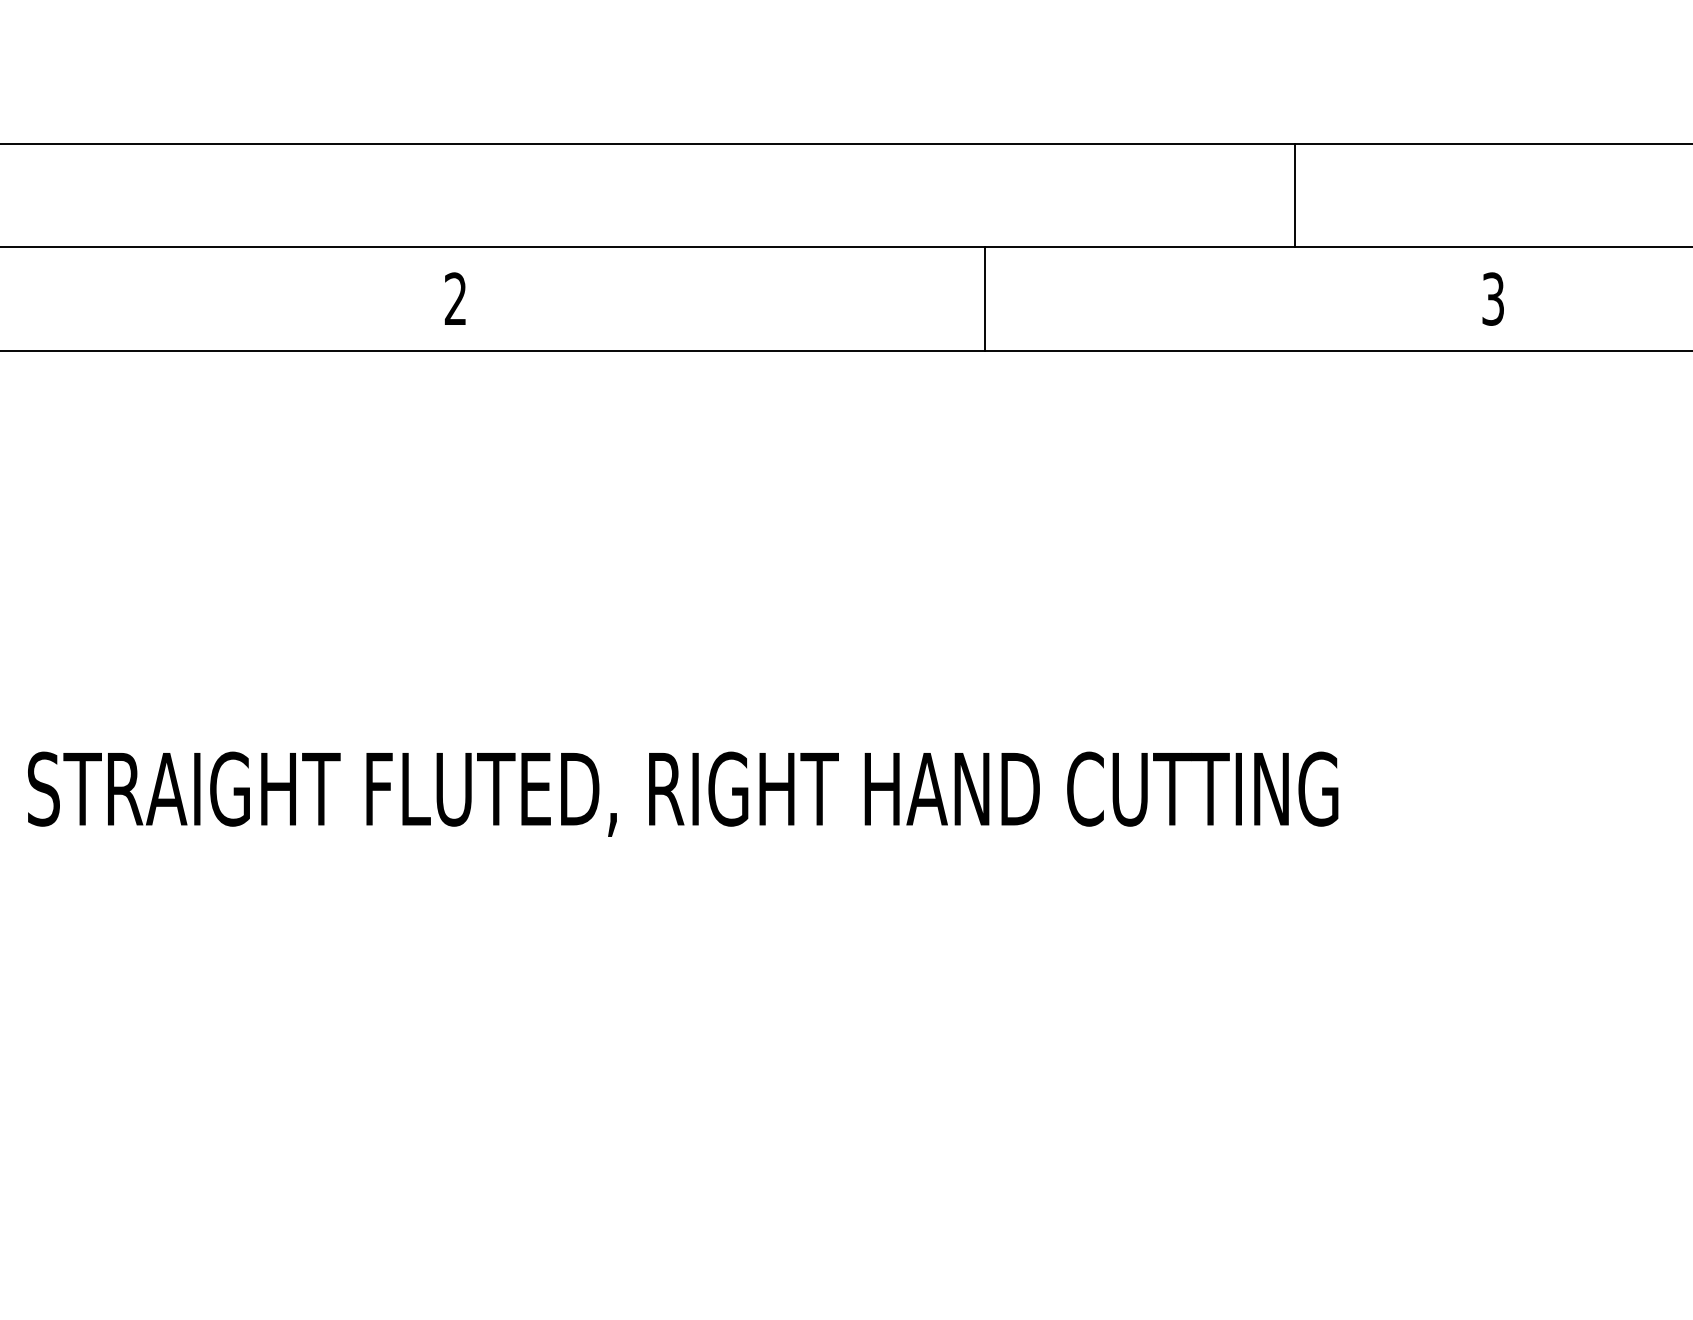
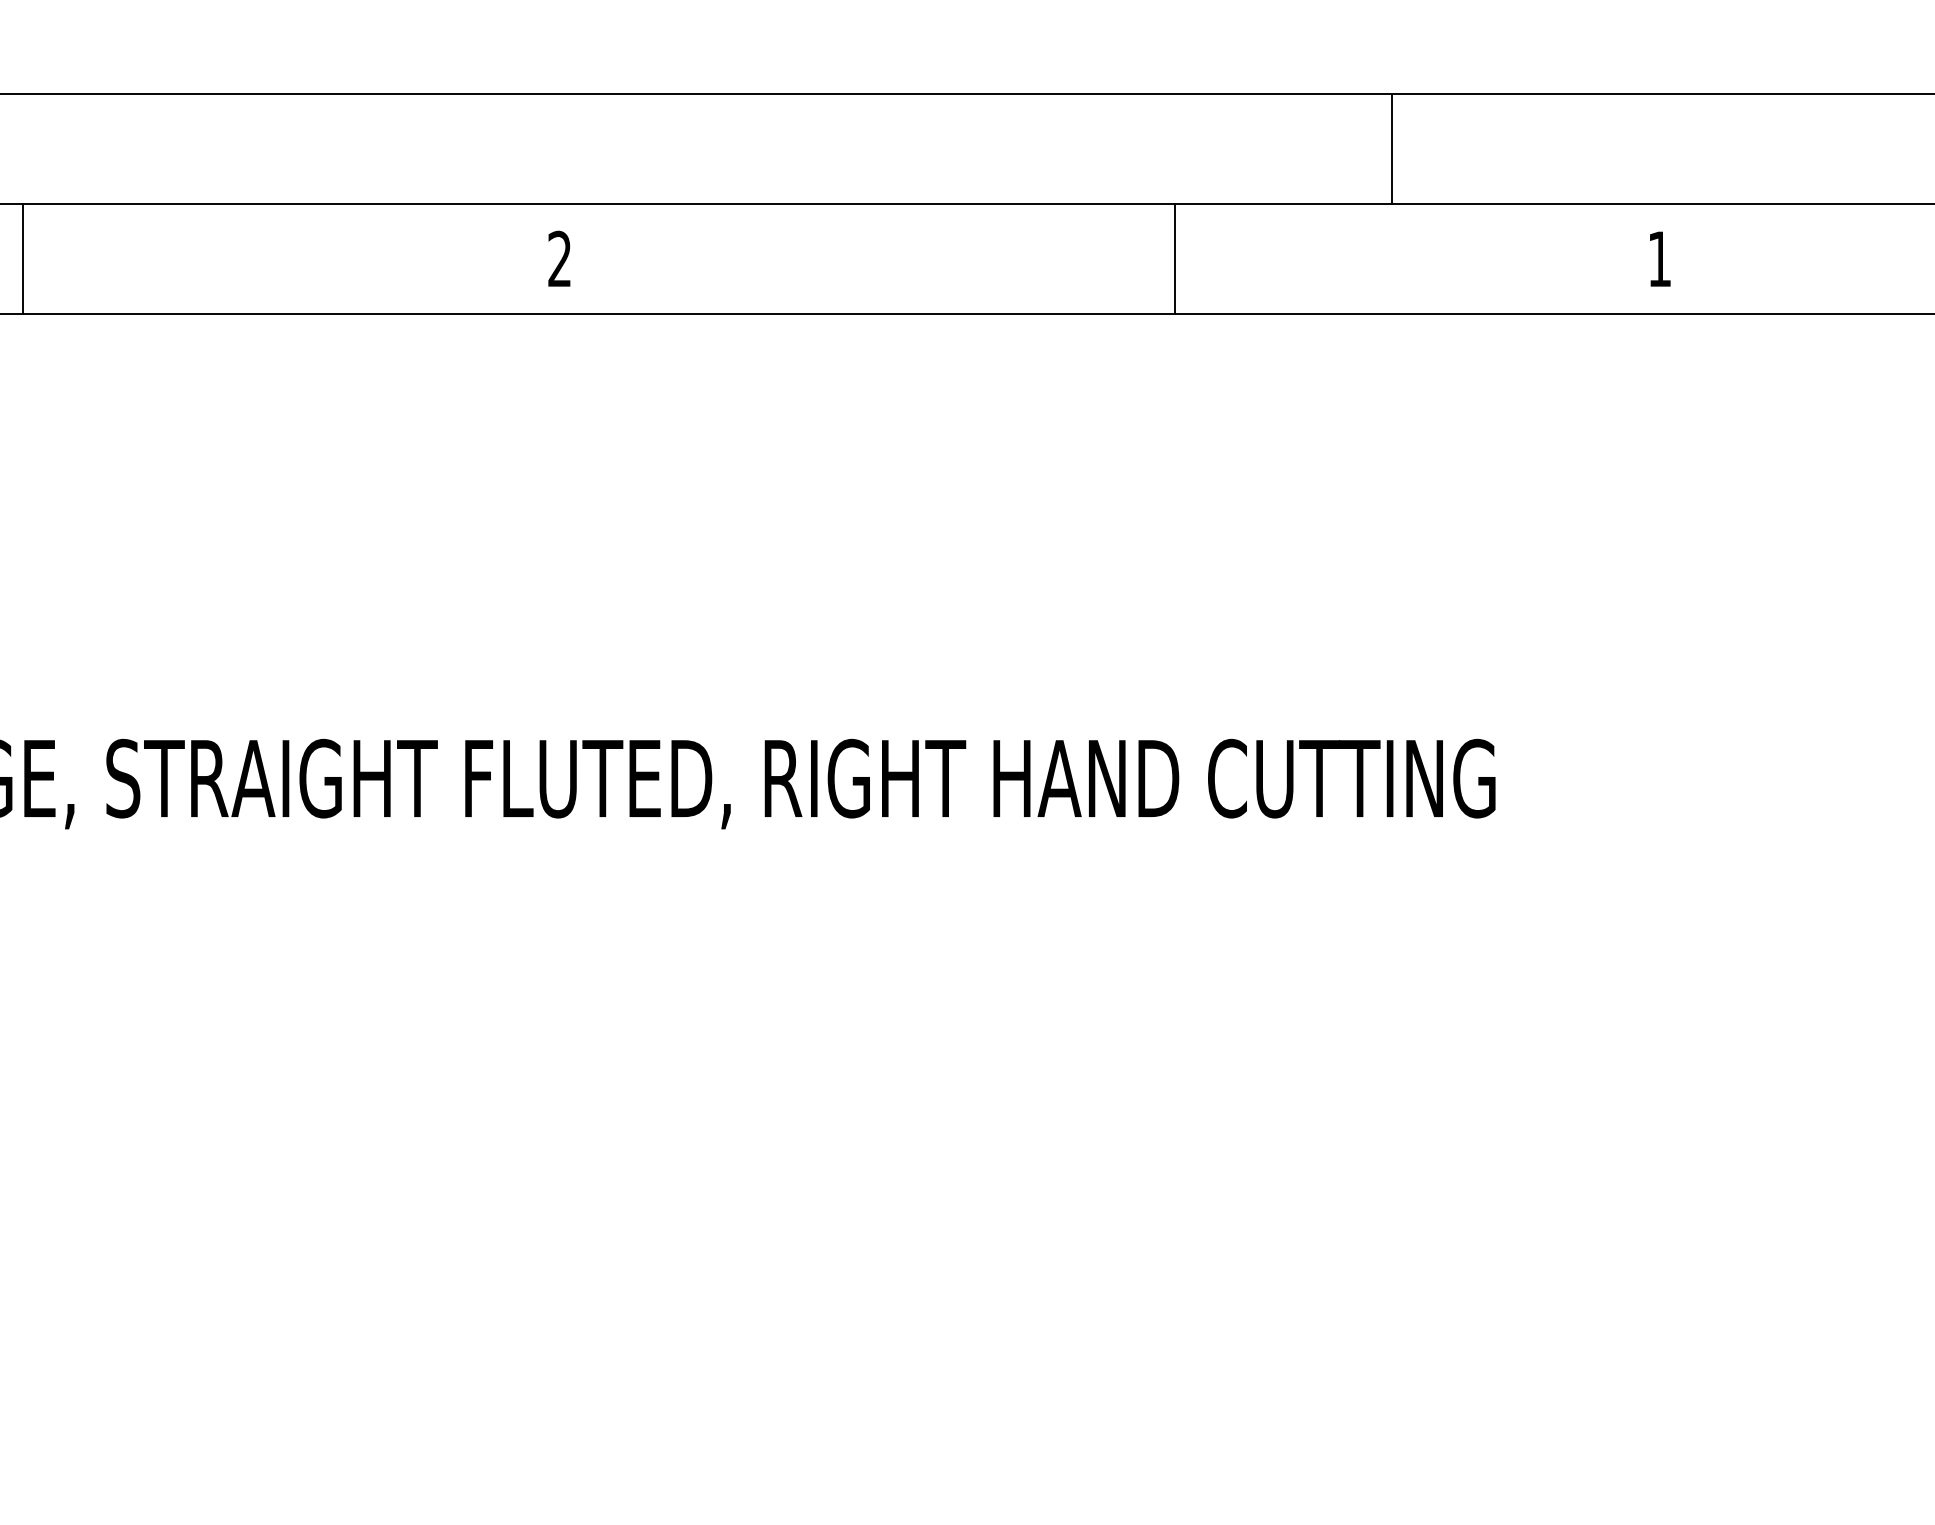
line: (1295, 195) -> (1392, 149), moved
text: (1493, 298) -> (1659, 258), 3 -> 1
line: (984, 299) -> (1174, 259), moved

